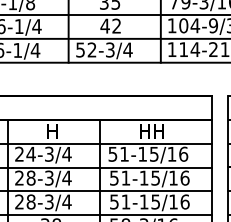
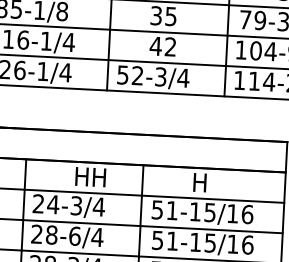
text: (65, 131) -> (98, 177), H -> HH
text: (158, 131) -> (217, 183), HH -> H
text: (48, 177) -> (73, 235), 28-3/4 -> 28-6/4

